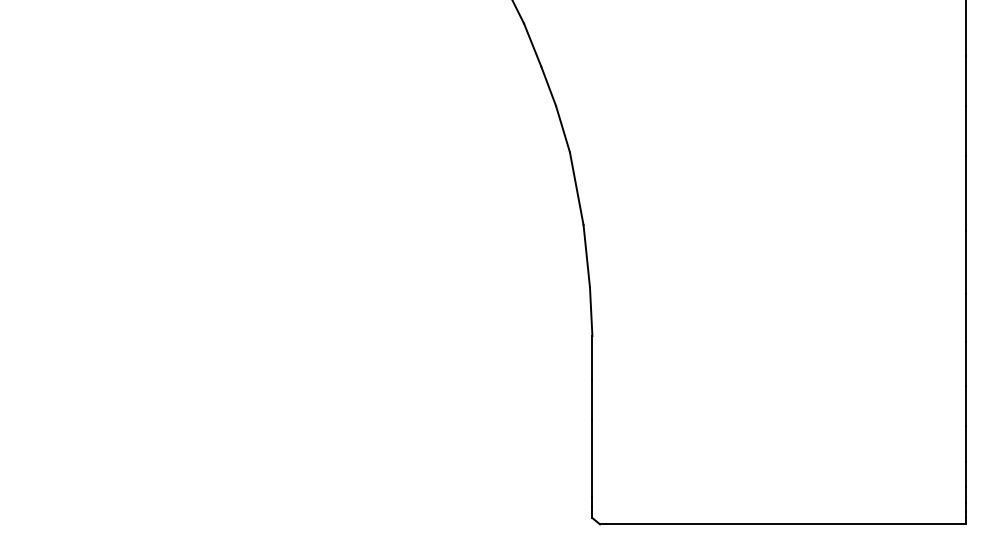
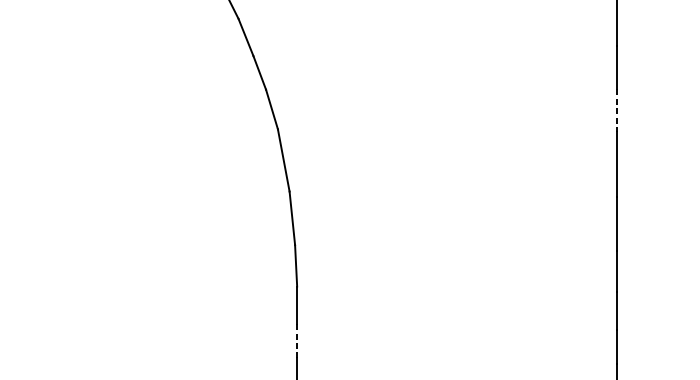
line: (965, 131) -> (616, 111), solid -> dashed
line: (592, 399) -> (297, 340), solid -> dashed

